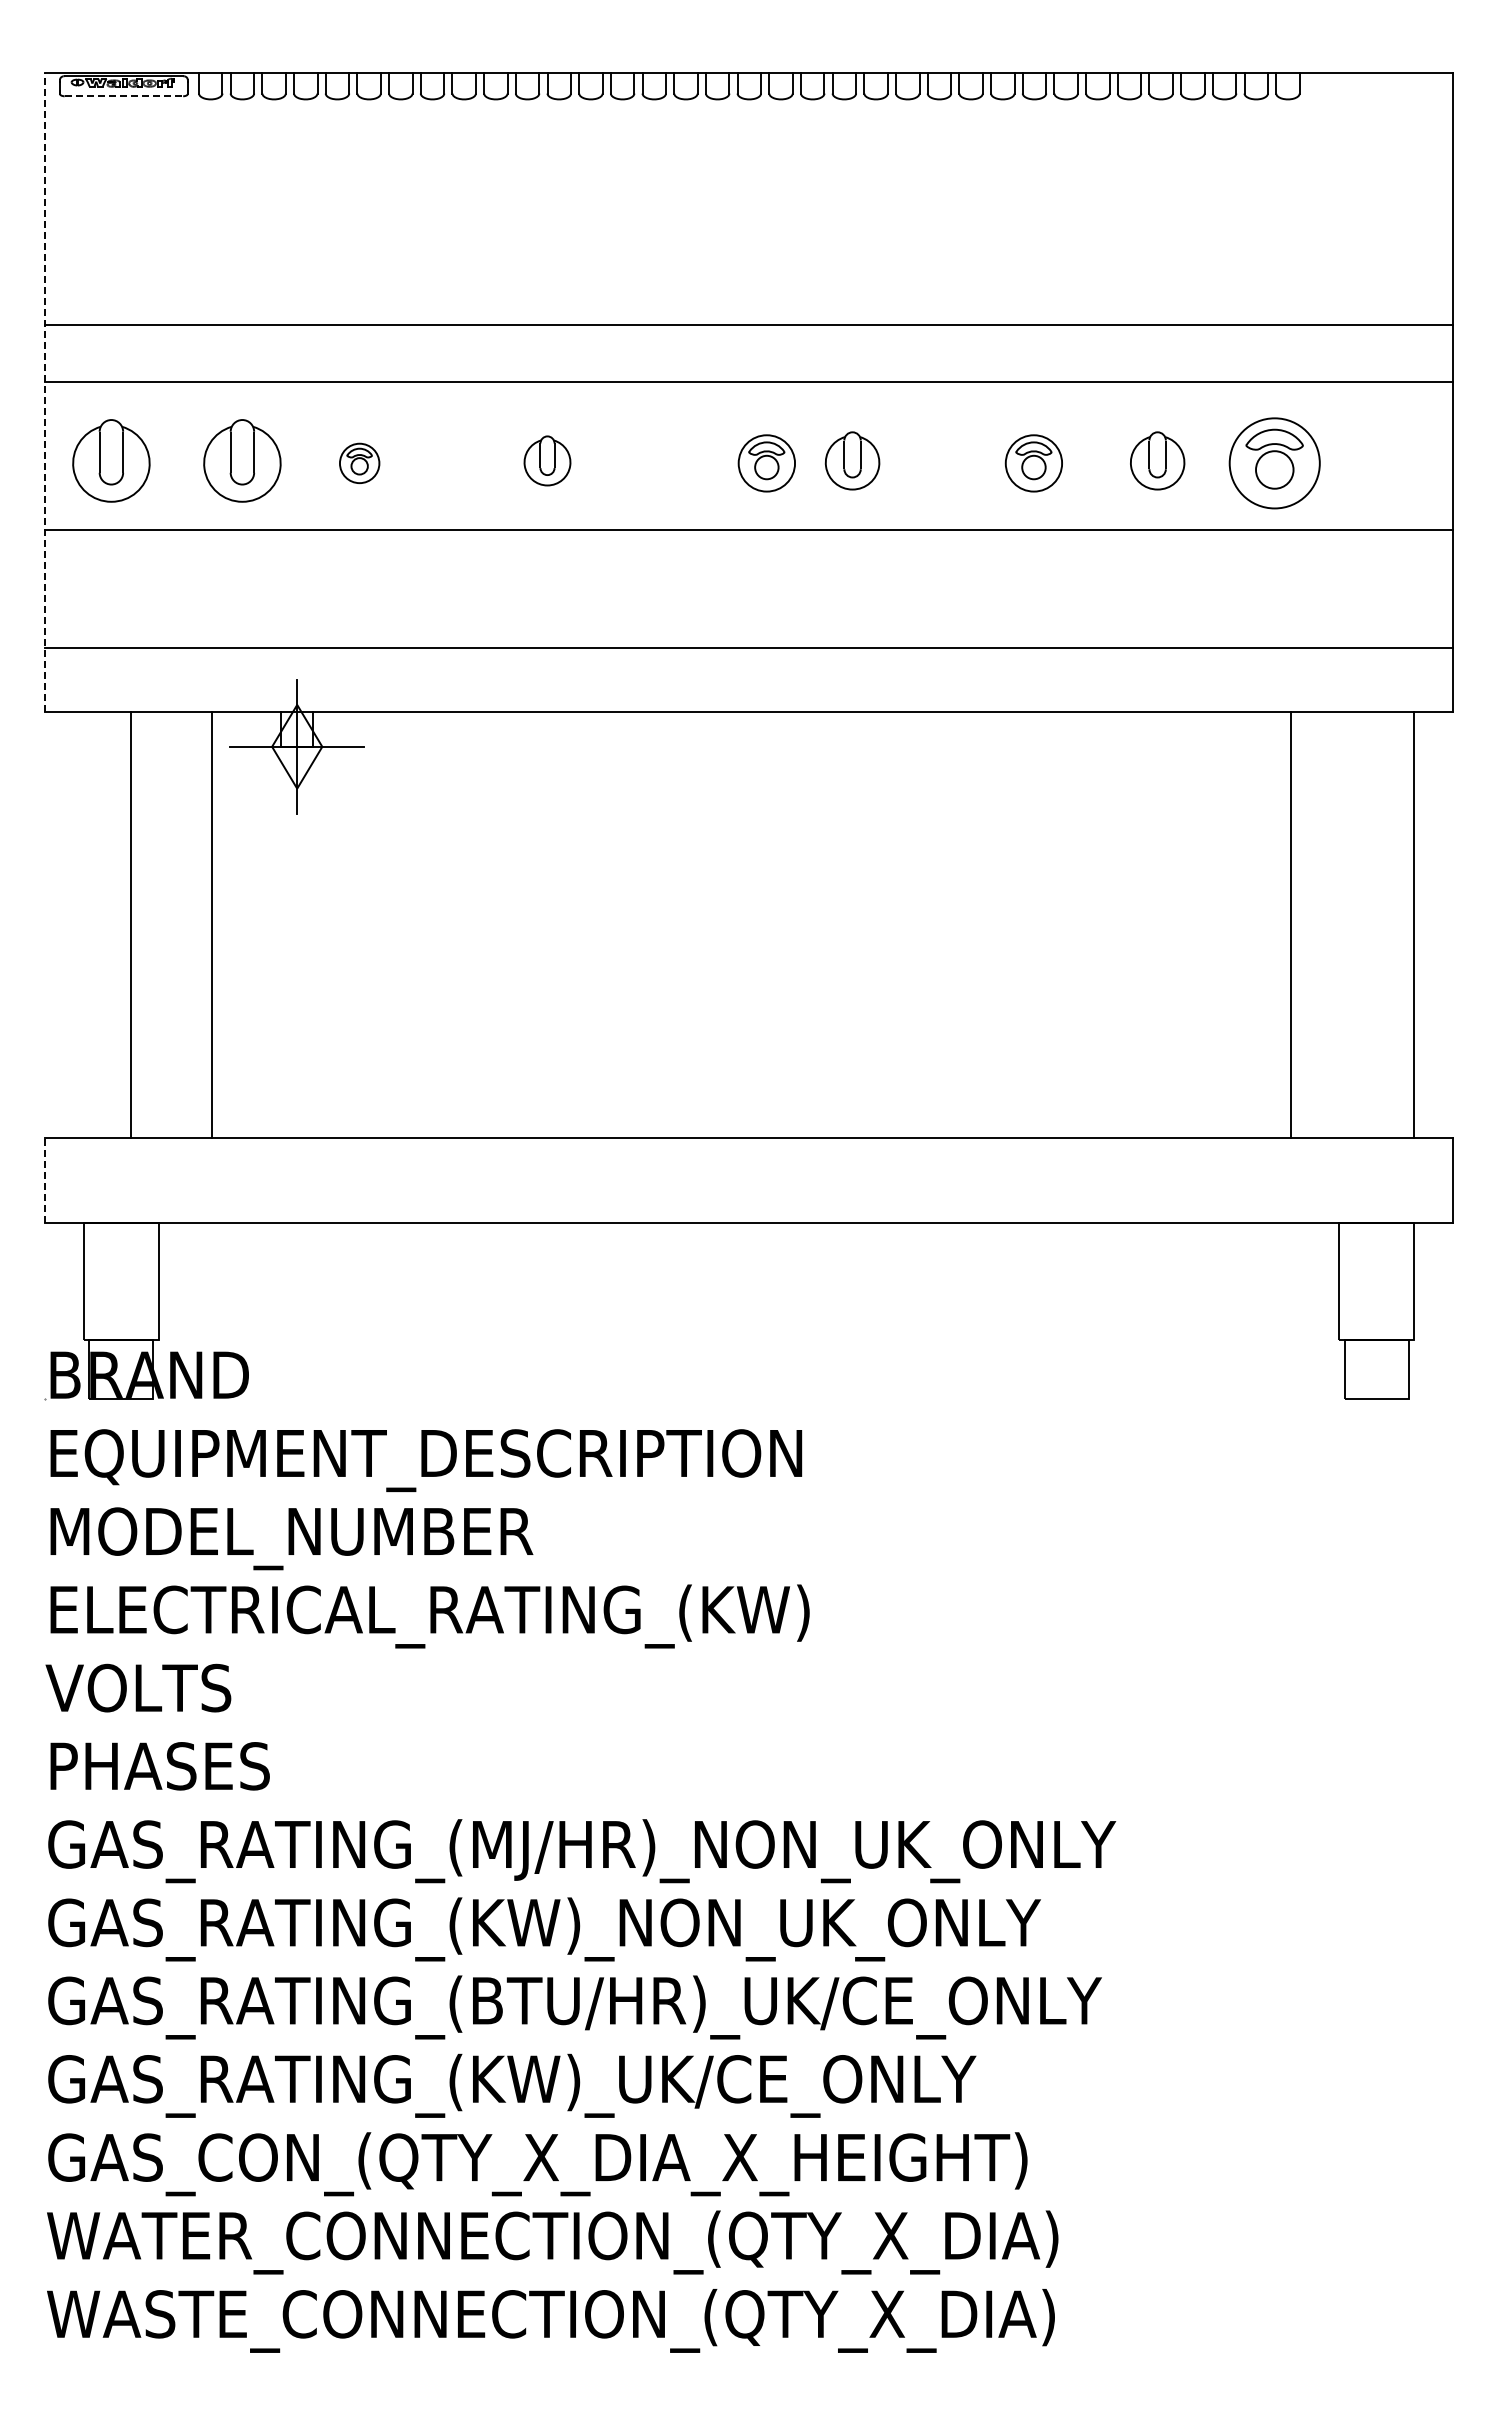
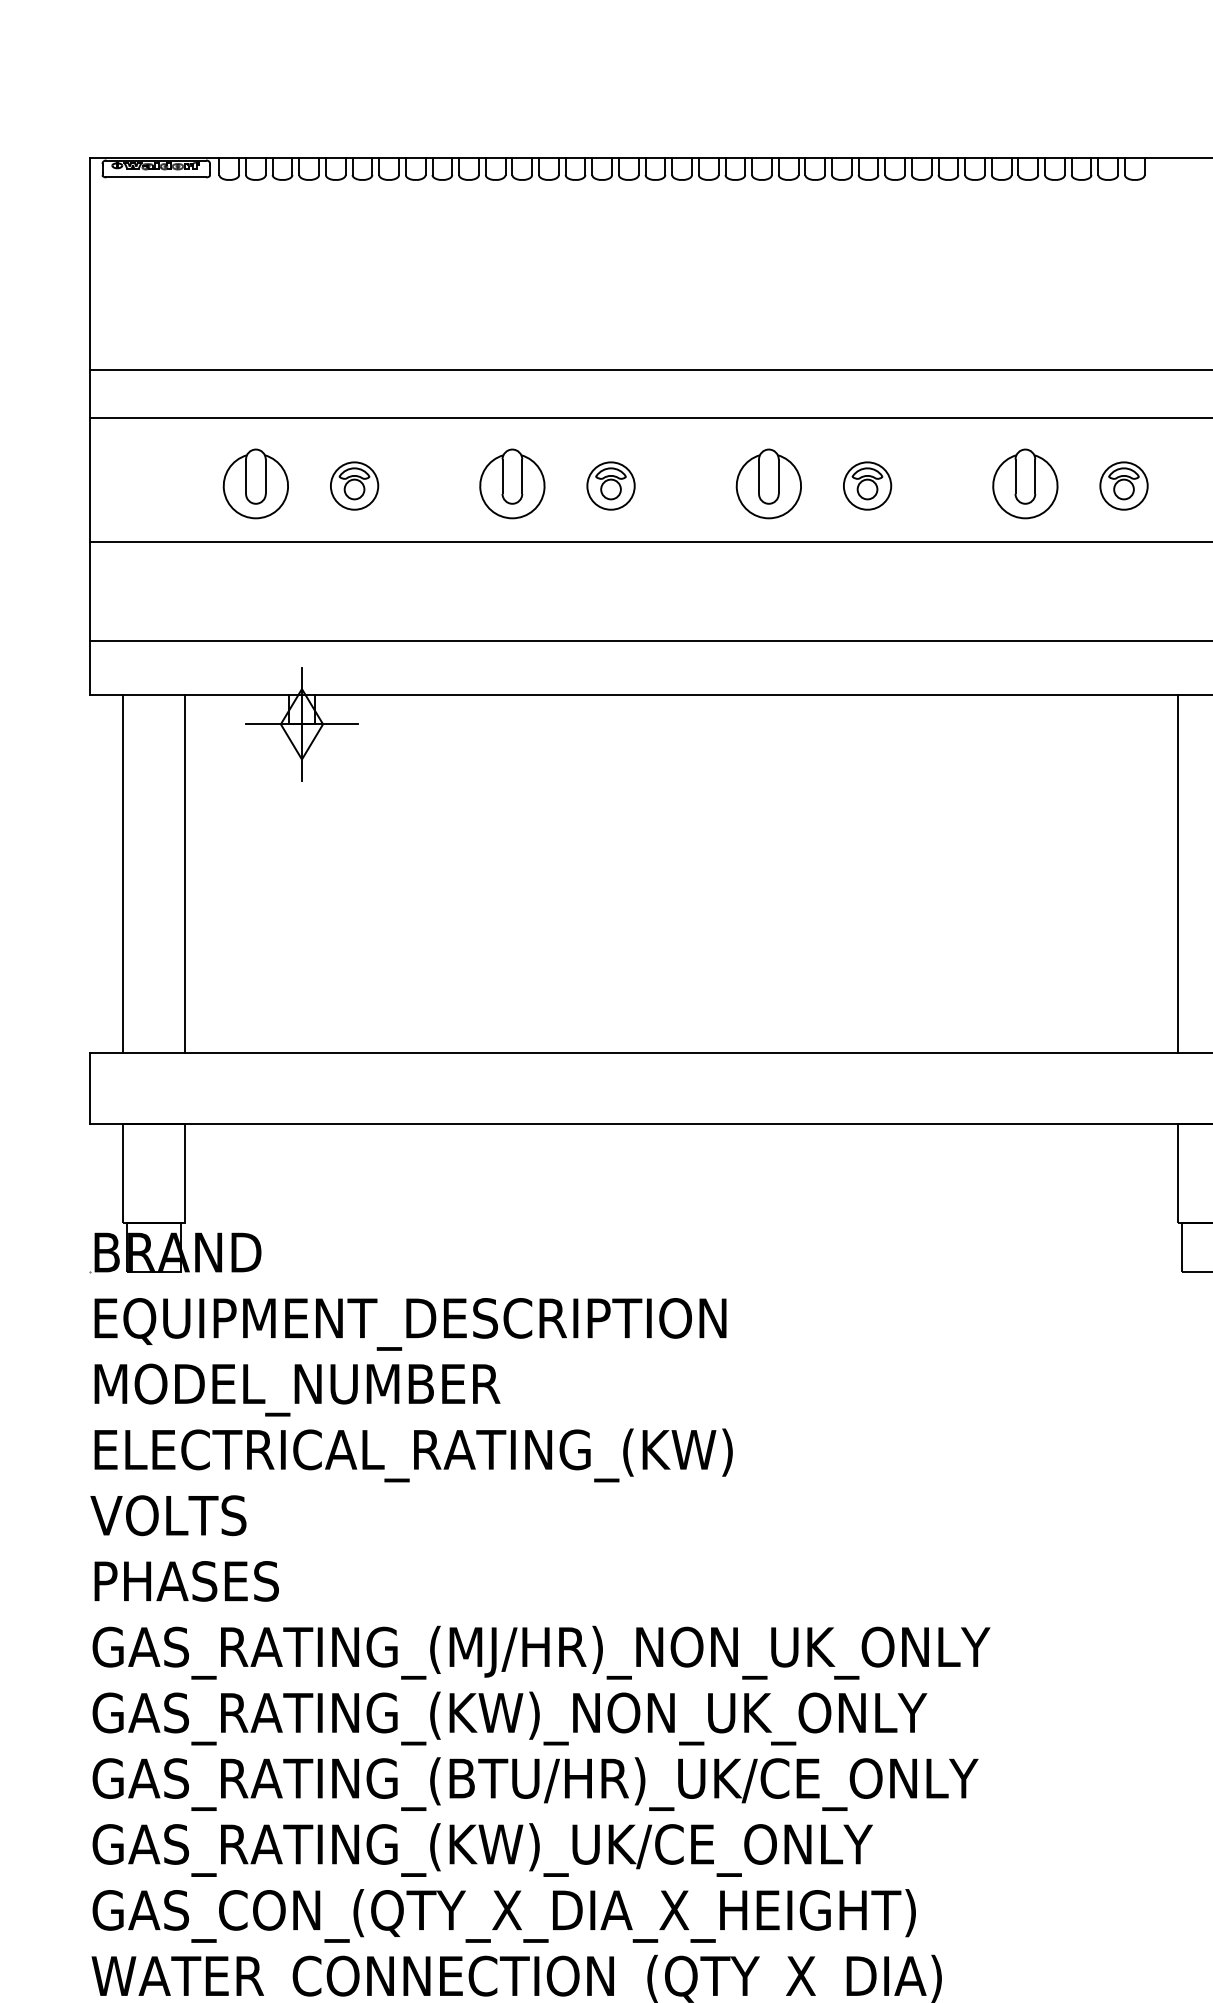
line: (124, 96) -> (156, 177), dashed -> solid
line: (44, 392) -> (89, 426), dashed -> solid
part: (111, 460) -> (145, 483), removed
part: (547, 460) -> (512, 483), size x1.67
part: (852, 460) -> (768, 483), size x1.43
part: (1157, 460) -> (1025, 483), size x1.43
part: (359, 463) -> (354, 486), size x1.43
part: (766, 463) -> (610, 486), moved
part: (1033, 463) -> (867, 486), moved
part: (1275, 463) -> (1124, 486), size x0.62
line: (130, 924) -> (122, 873), moved
line: (211, 924) -> (185, 873), moved
line: (1291, 924) -> (1178, 873), moved
line: (44, 1180) -> (89, 1088), dashed -> solid

